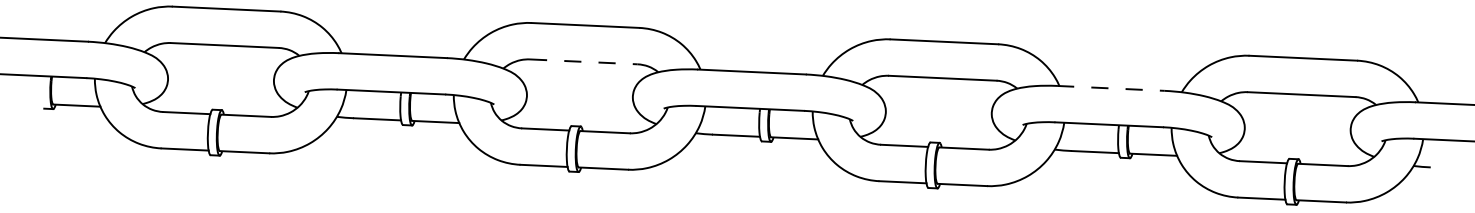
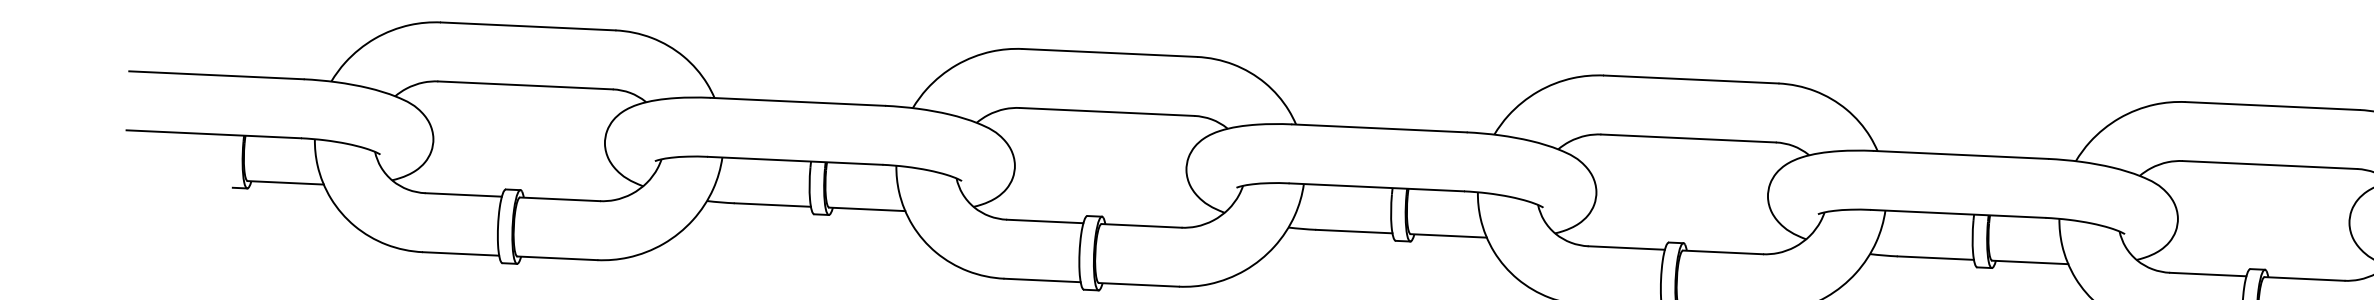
line: (583, 61) -> (1106, 111), dashed -> solid
line: (1110, 88) -> (1960, 155), dashed -> solid

